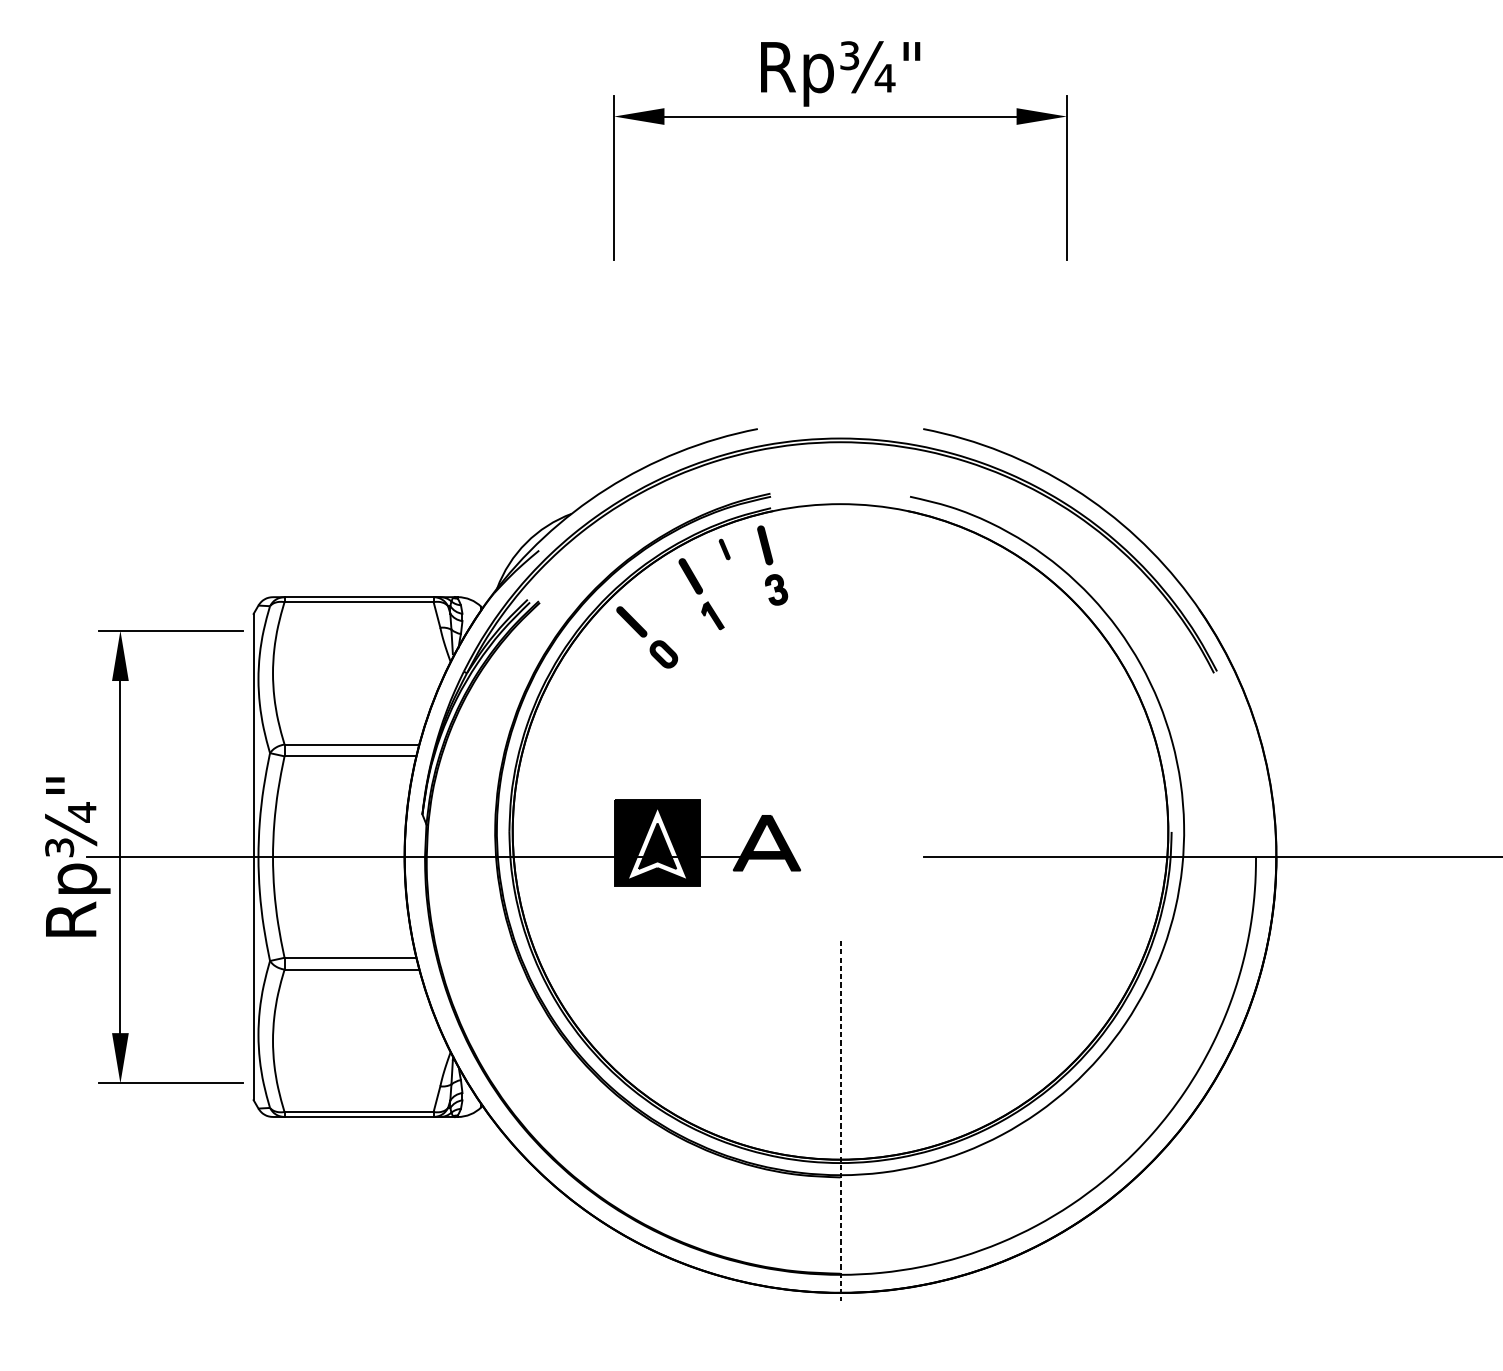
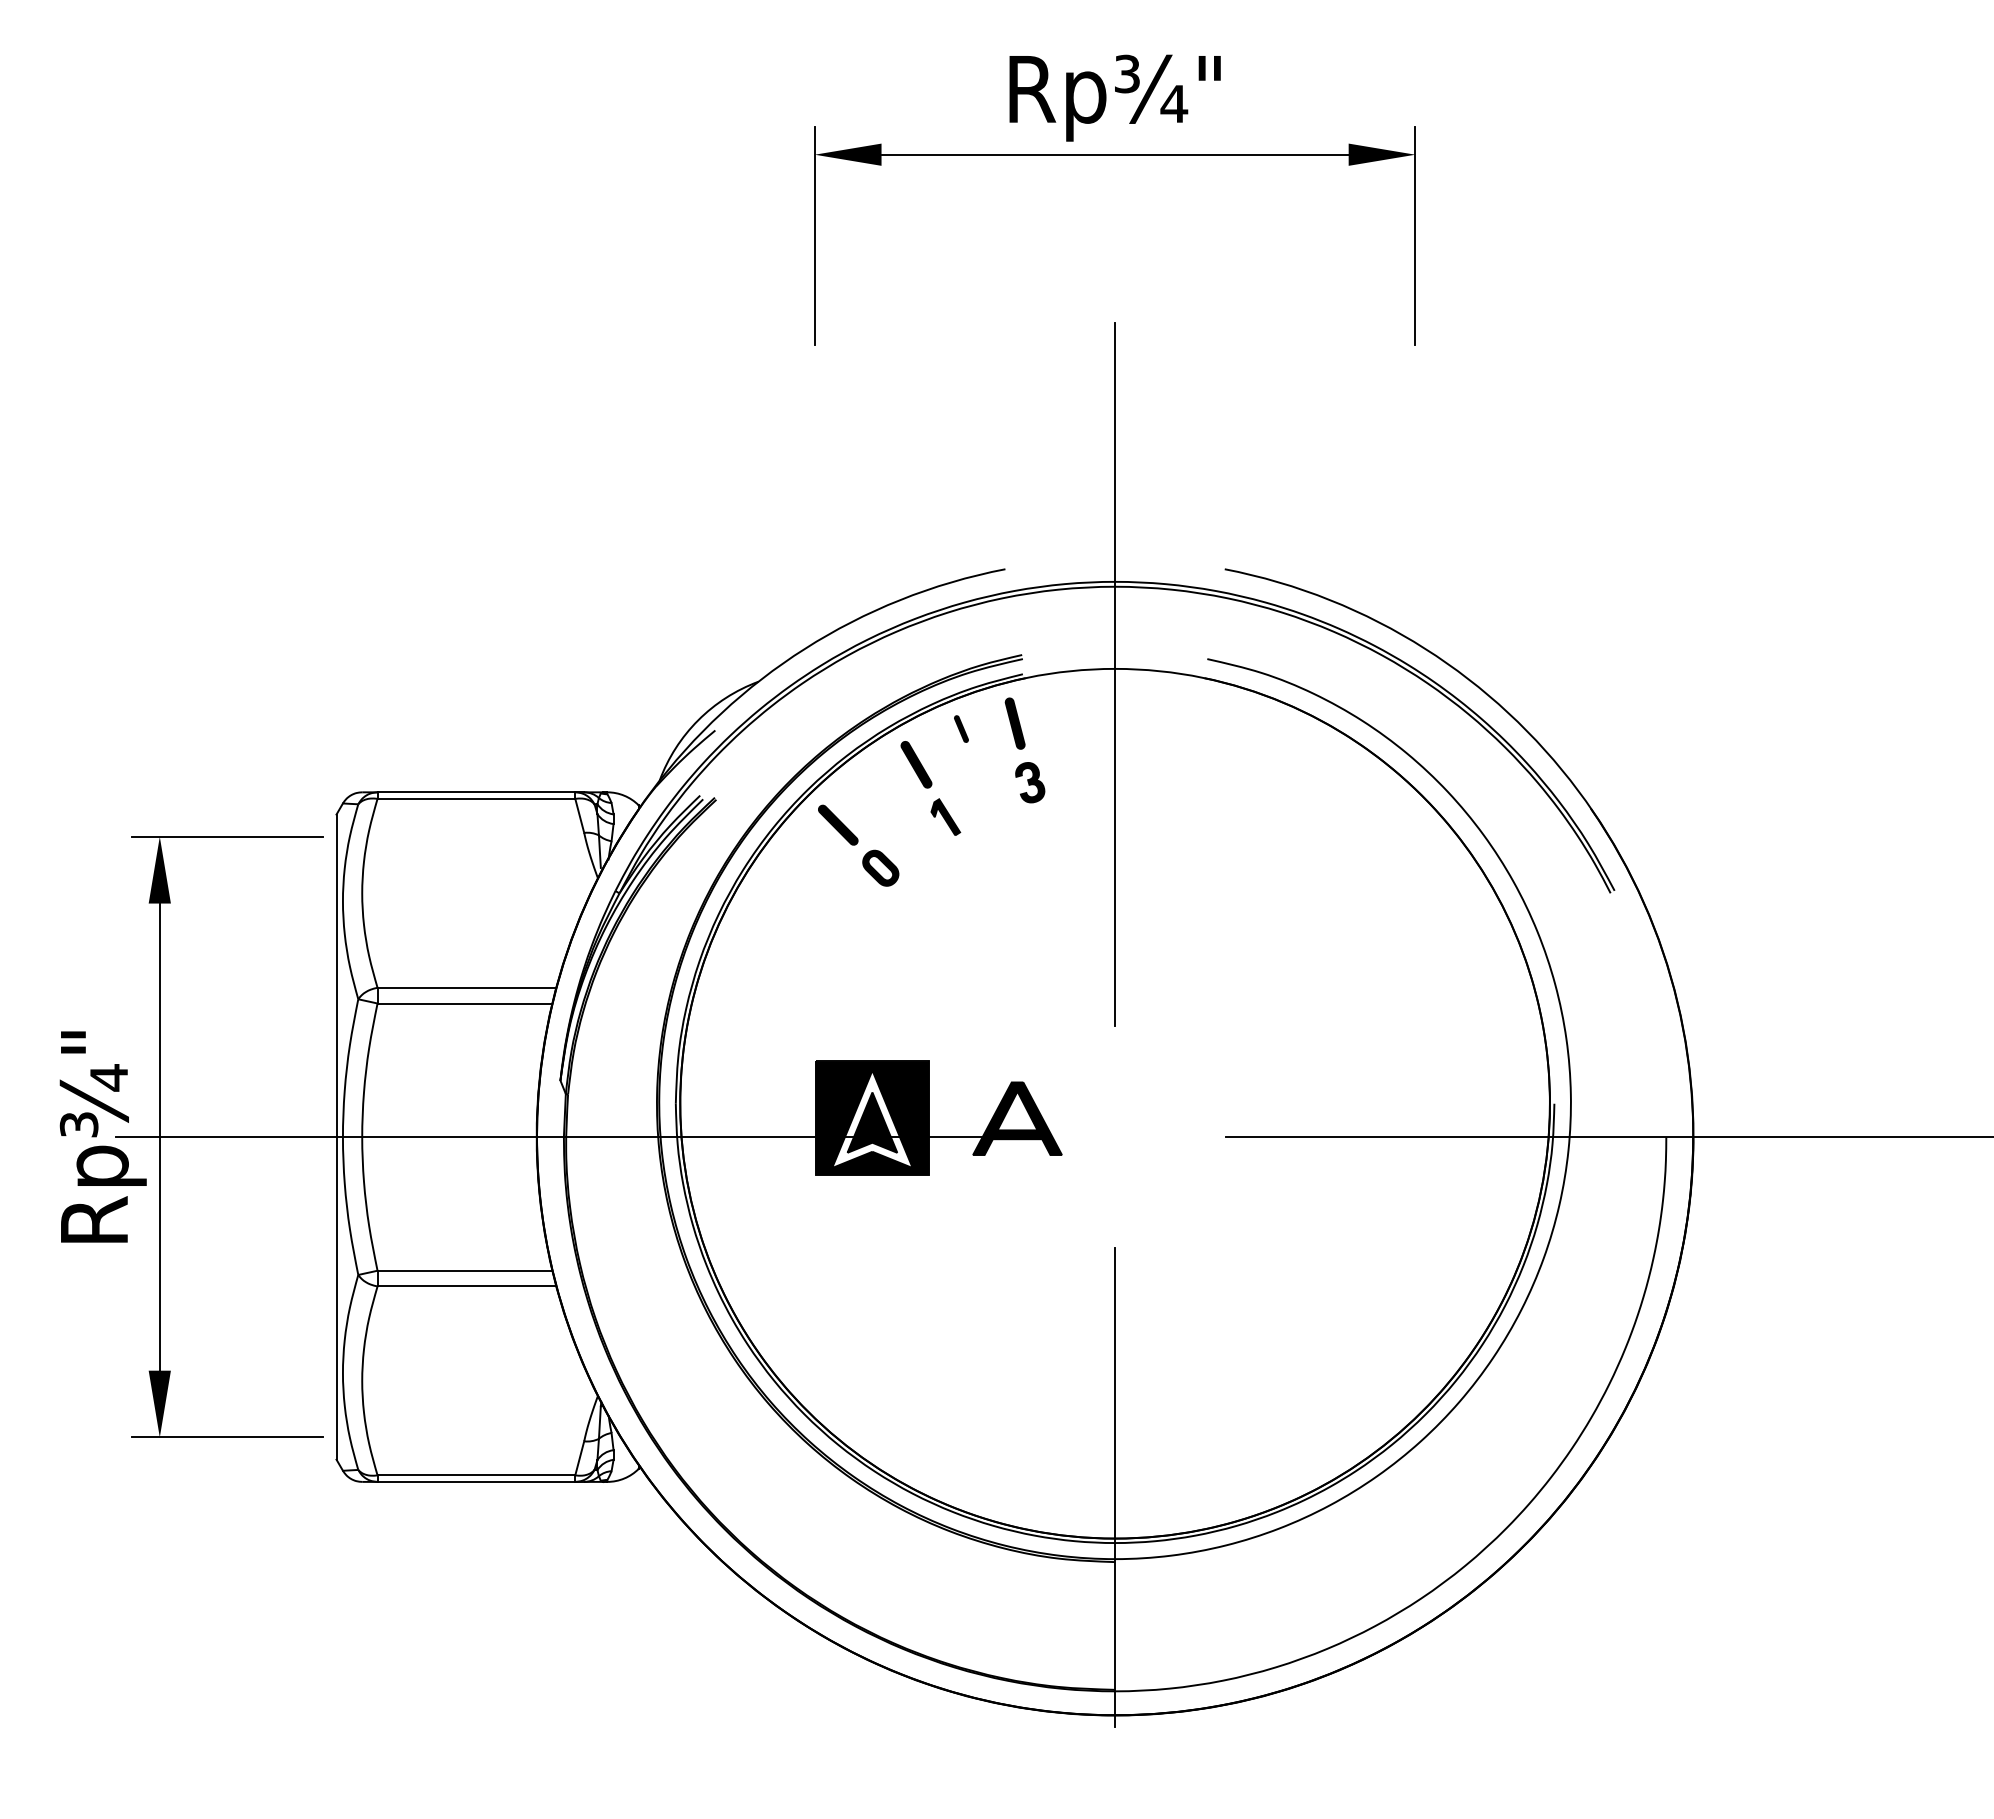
line: (840, 507) -> (1115, 673), added
line: (840, 1121) -> (1115, 1487), dashed -> solid

